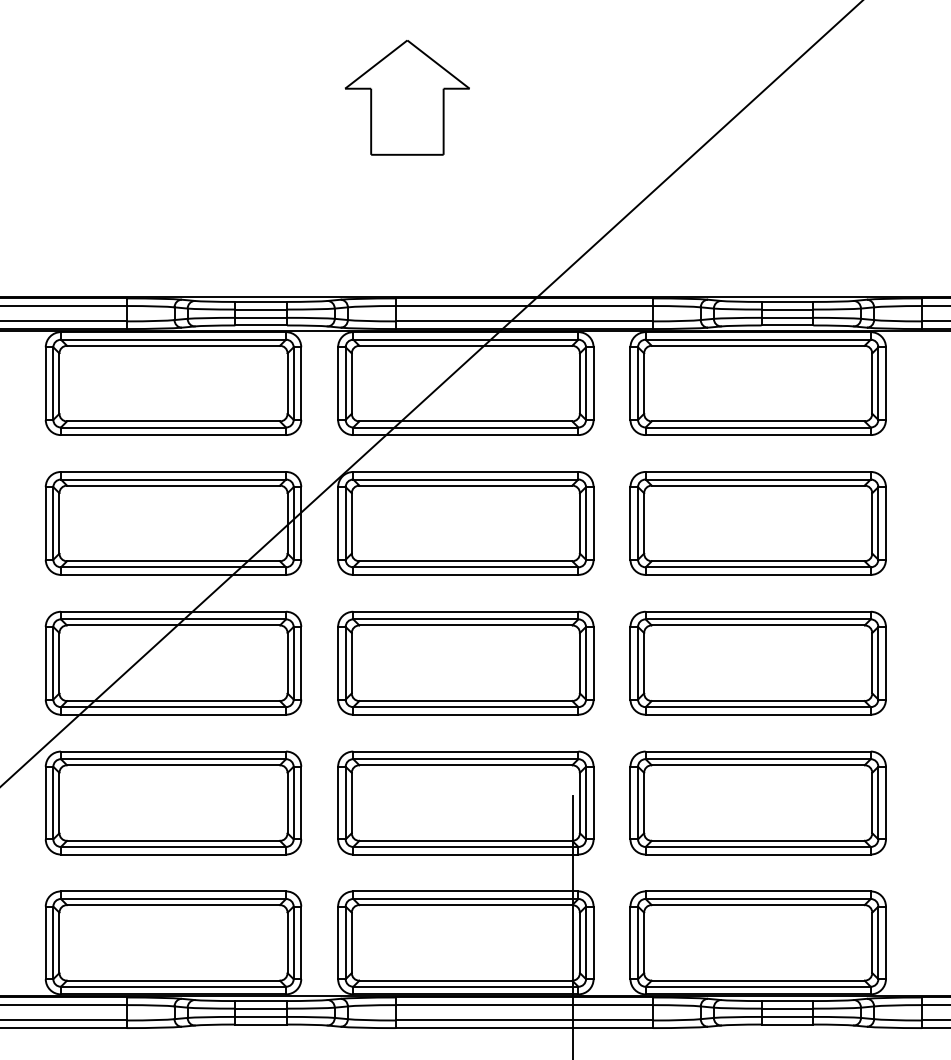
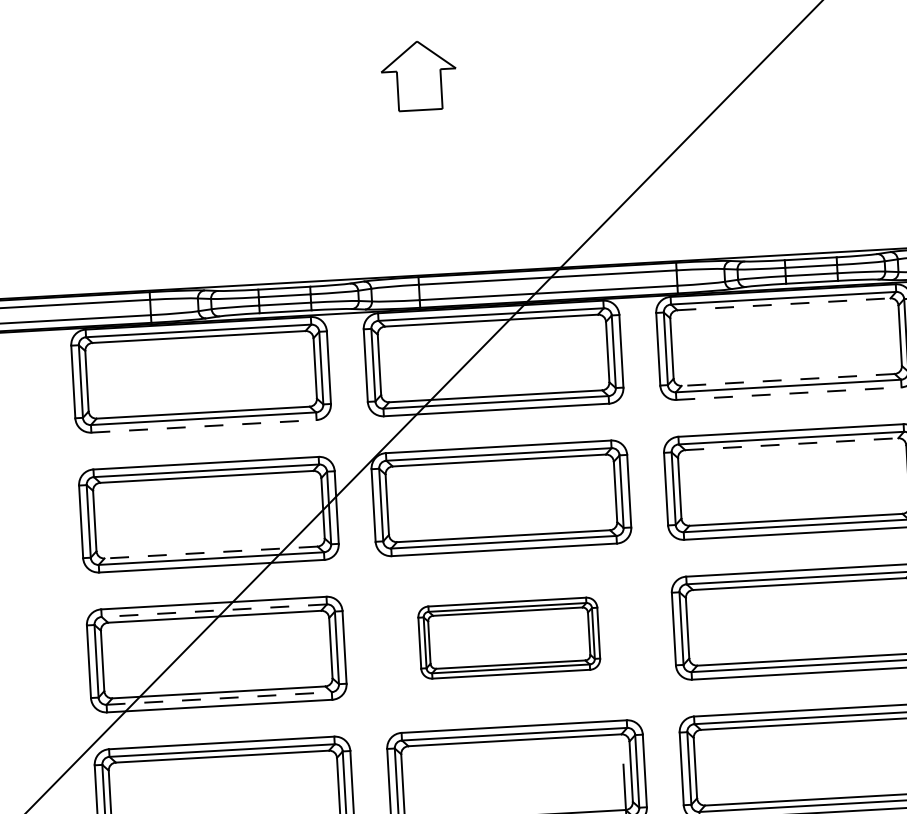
part: (406, 97) -> (418, 75), size x0.6
line: (758, 345) -> (784, 303), solid -> dashed
line: (757, 421) -> (787, 380), solid -> dashed
line: (173, 435) -> (204, 426), solid -> dashed
line: (758, 435) -> (789, 394), solid -> dashed
line: (758, 485) -> (792, 444), solid -> dashed
line: (173, 561) -> (211, 552), solid -> dashed
line: (173, 619) -> (214, 610), solid -> dashed
part: (465, 662) -> (508, 637), size x0.7
line: (173, 707) -> (219, 698), solid -> dashed

